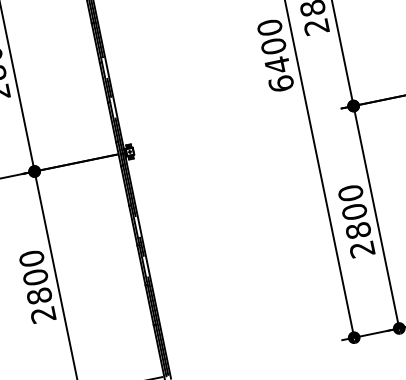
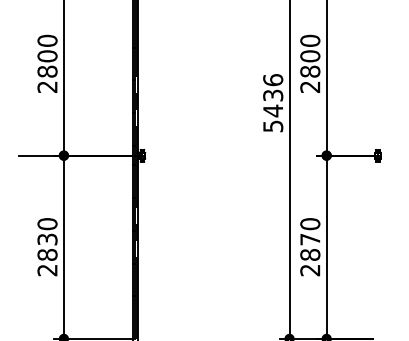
text: (276, 56) -> (273, 103), 6400 -> 5436
text: (354, 211) -> (310, 239), 2800 -> 2870
text: (35, 277) -> (47, 239), 2800 -> 2830

